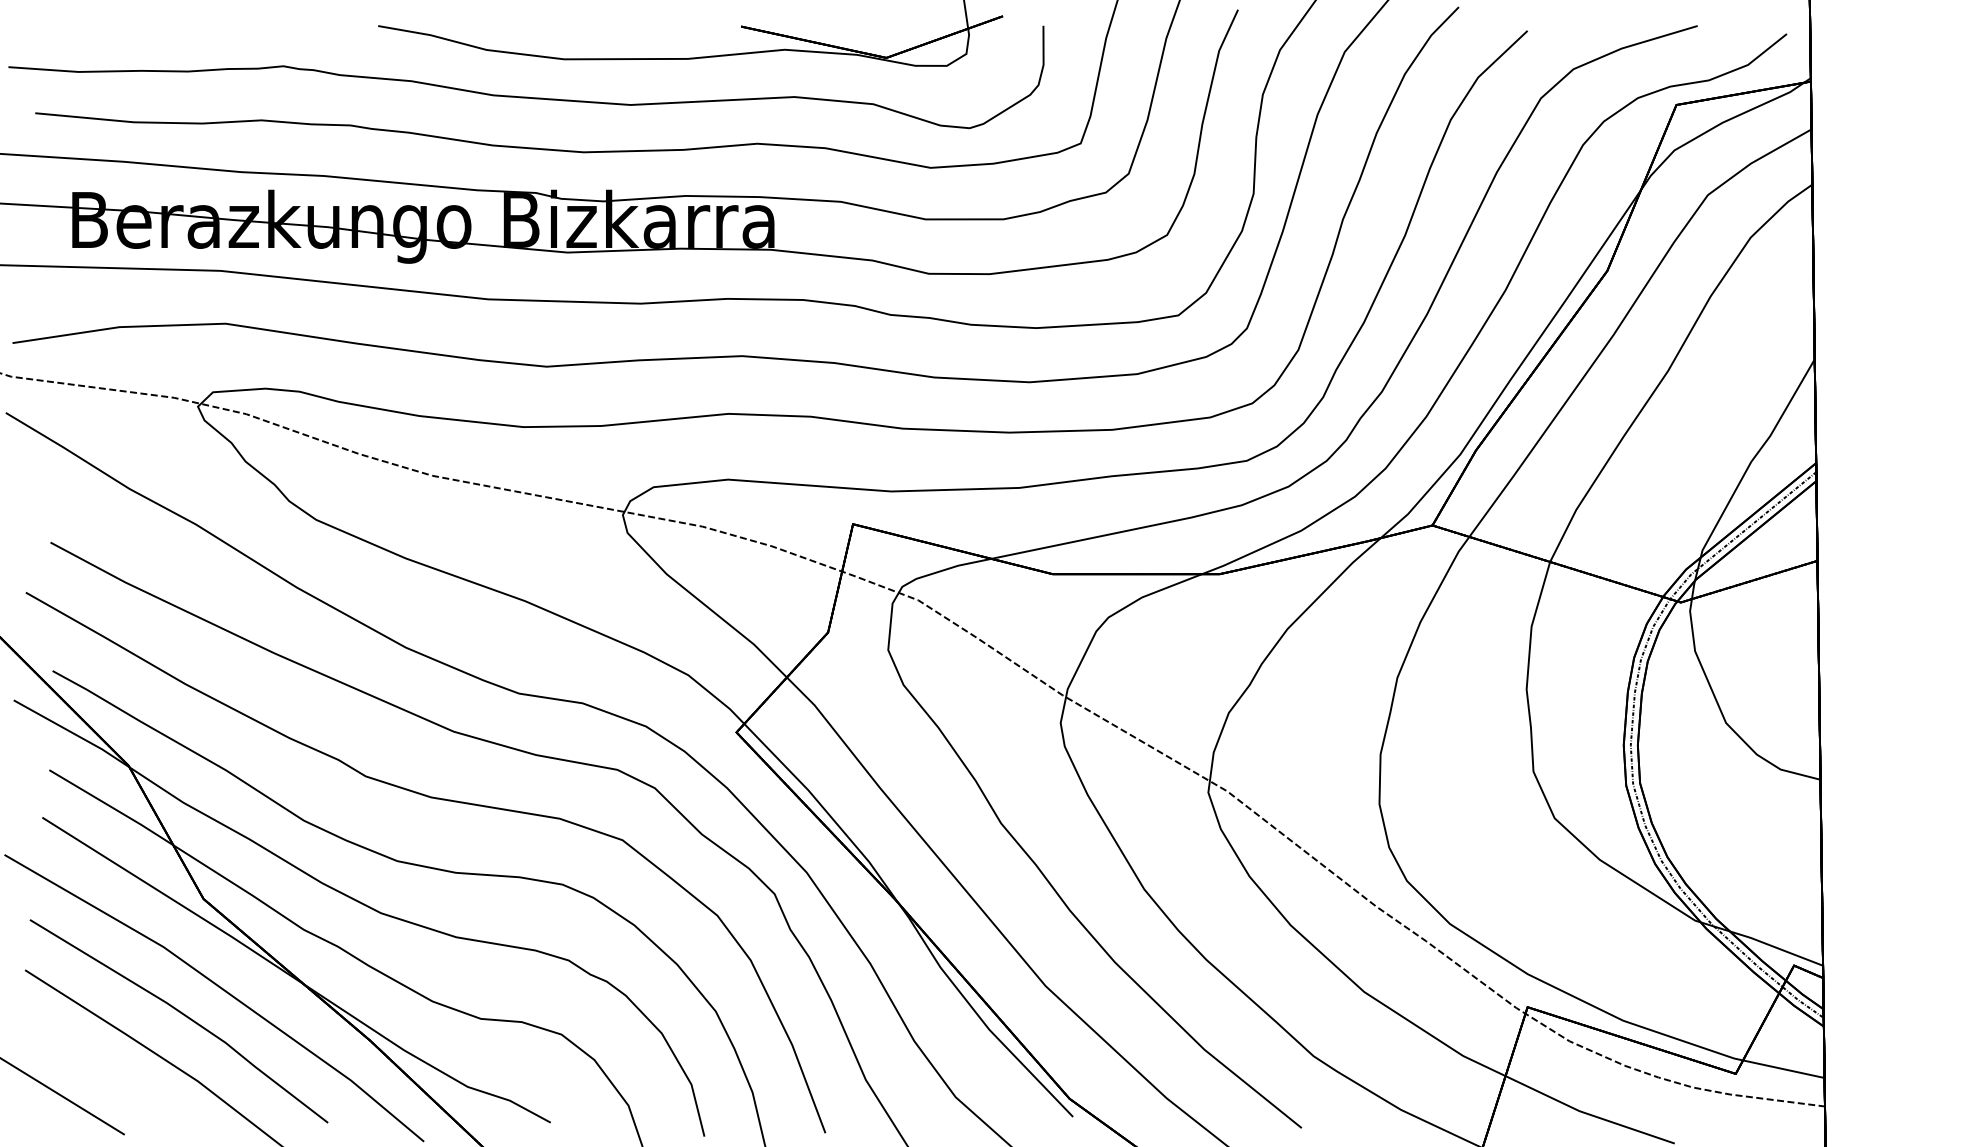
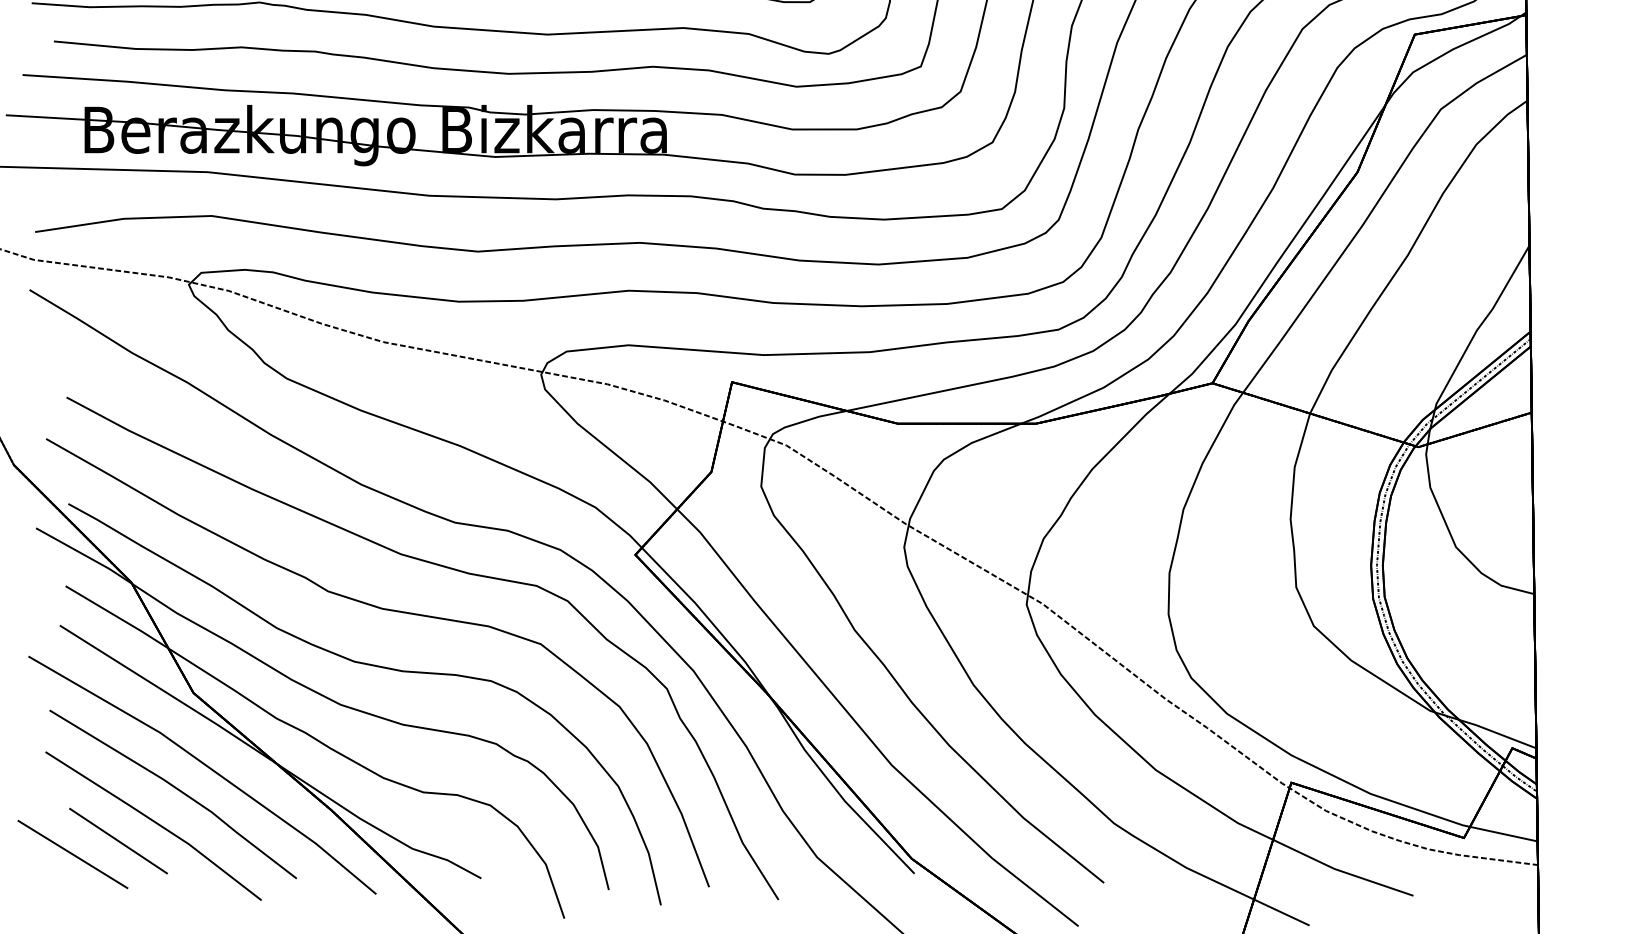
line: (112, 1077) -> (117, 841), added

